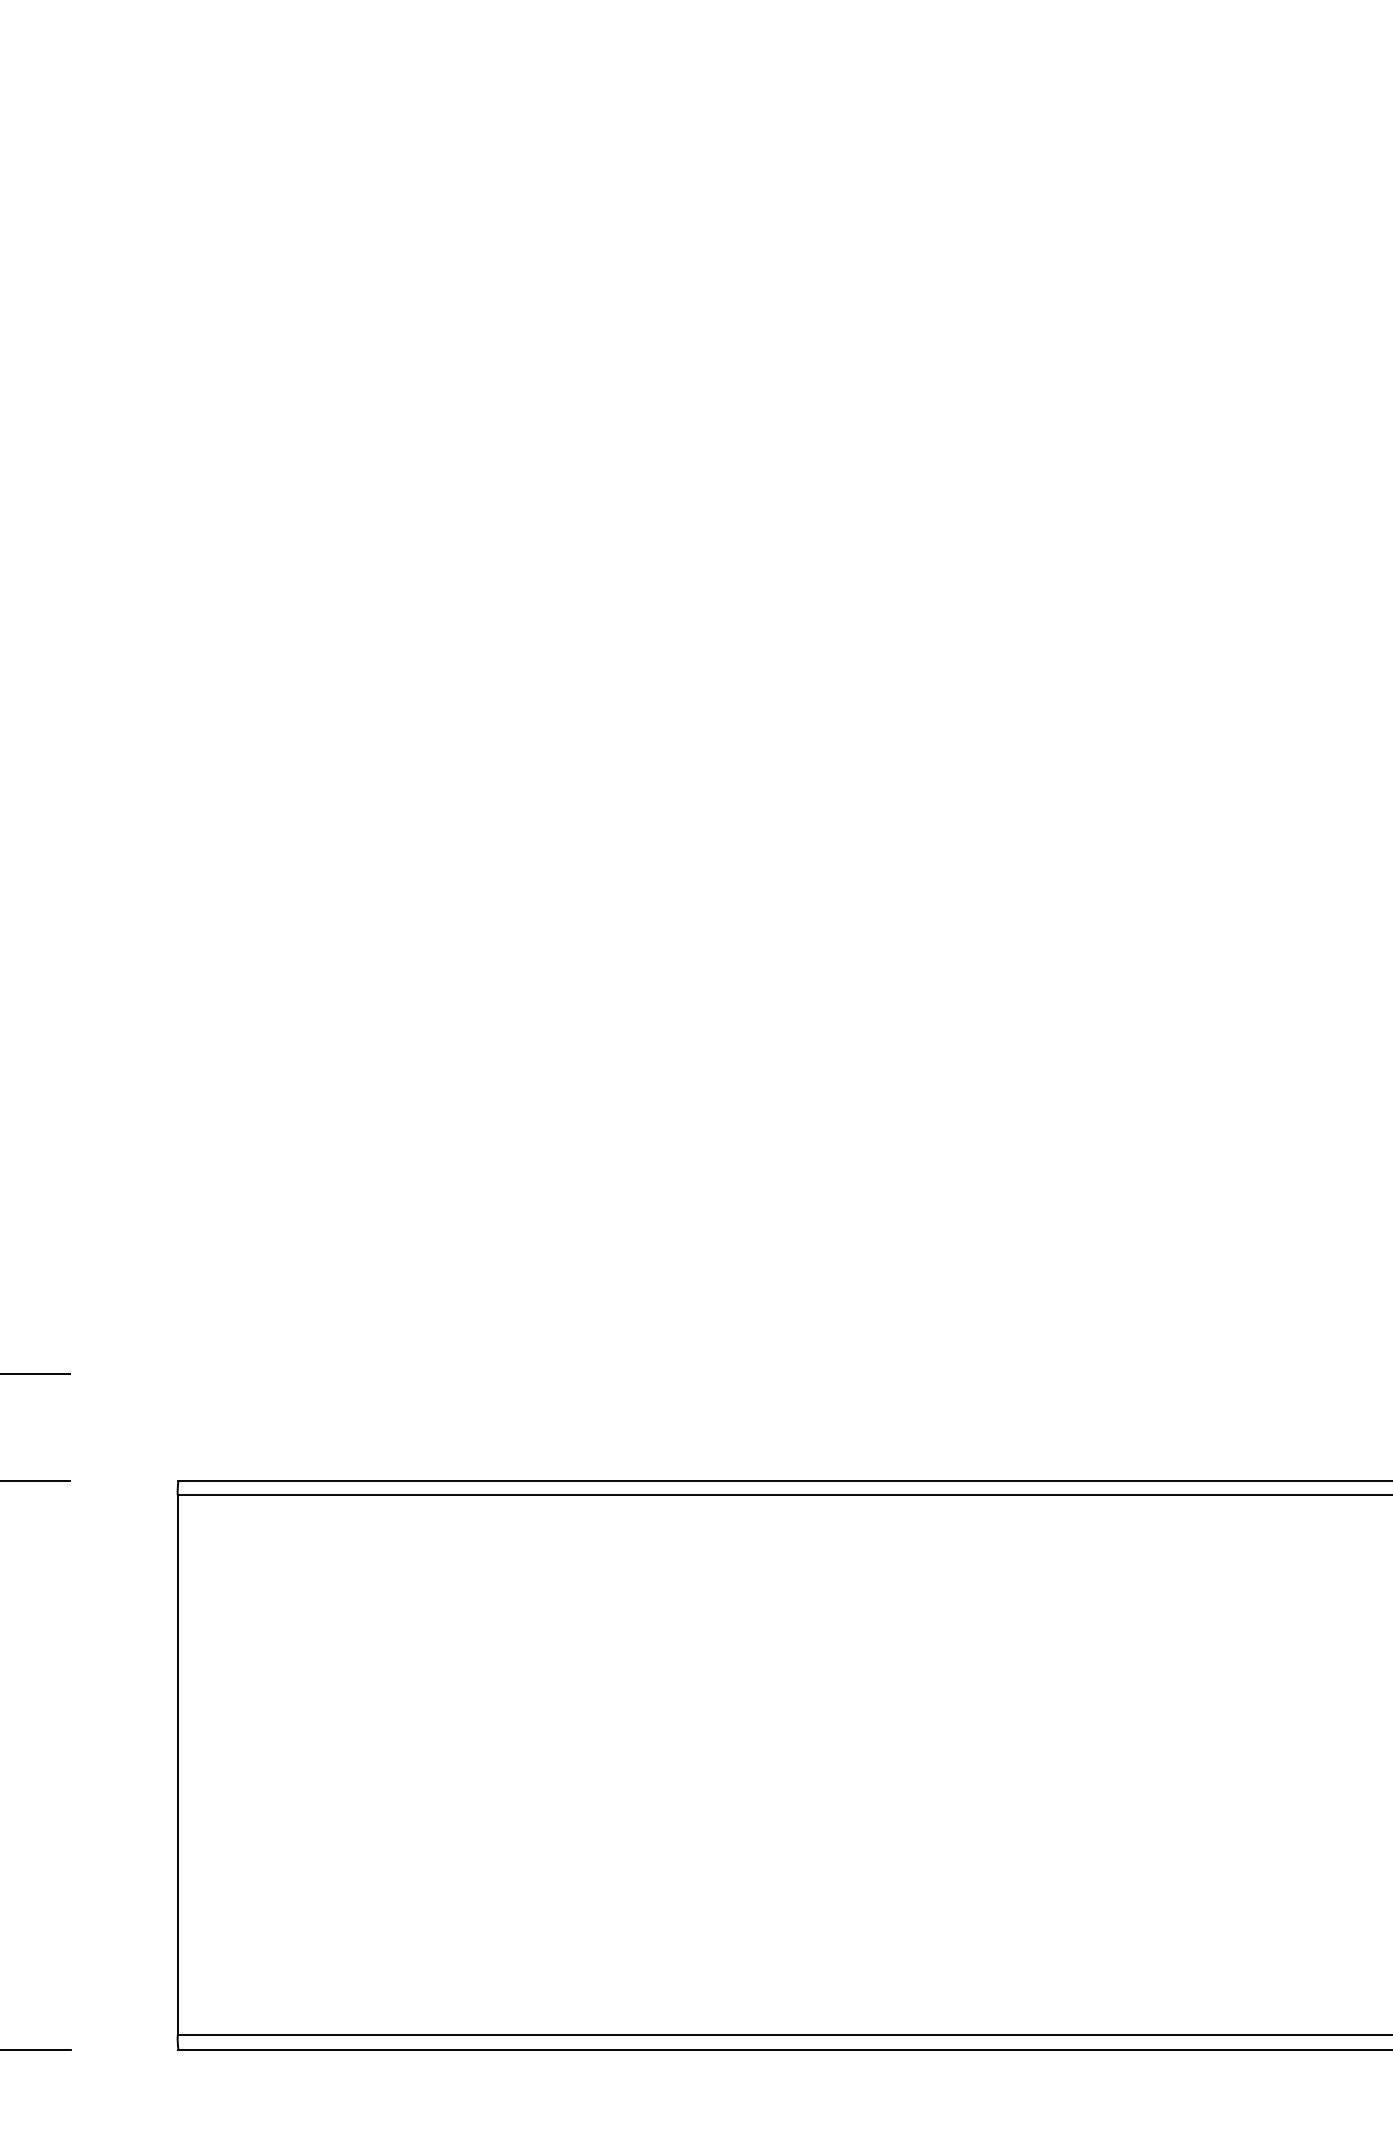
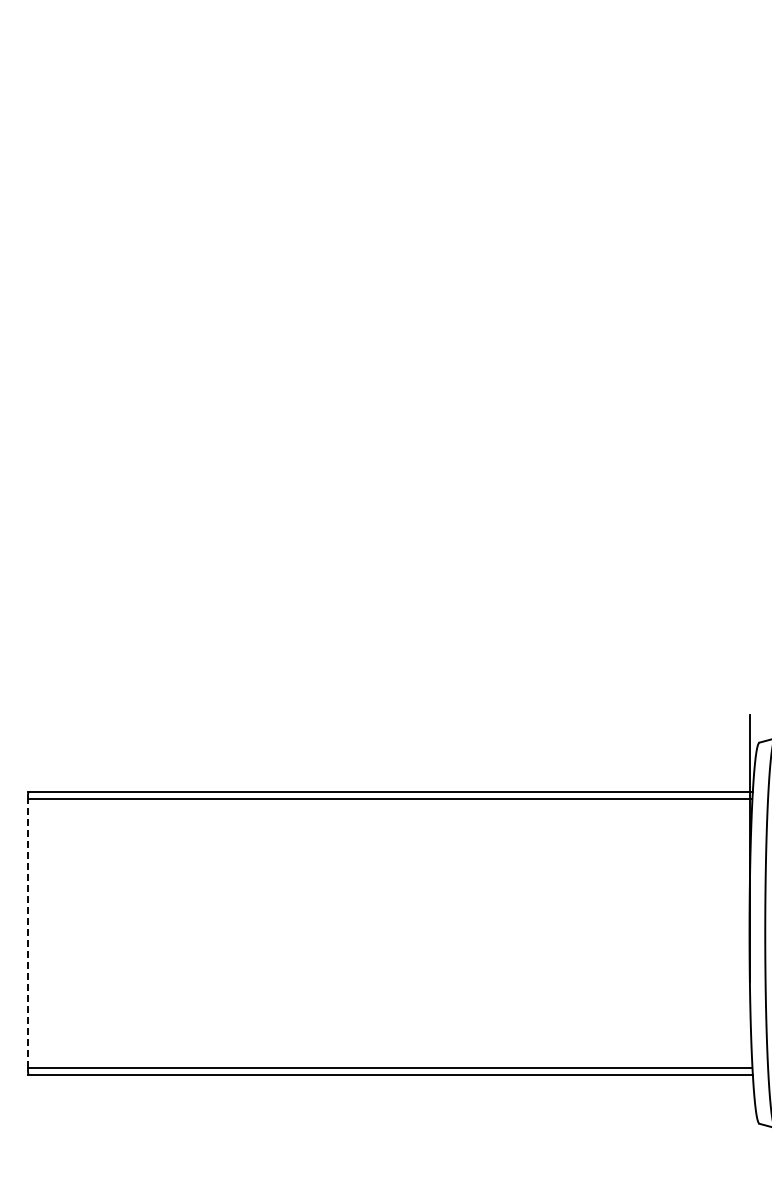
line: (178, 1765) -> (28, 933), solid -> dashed

